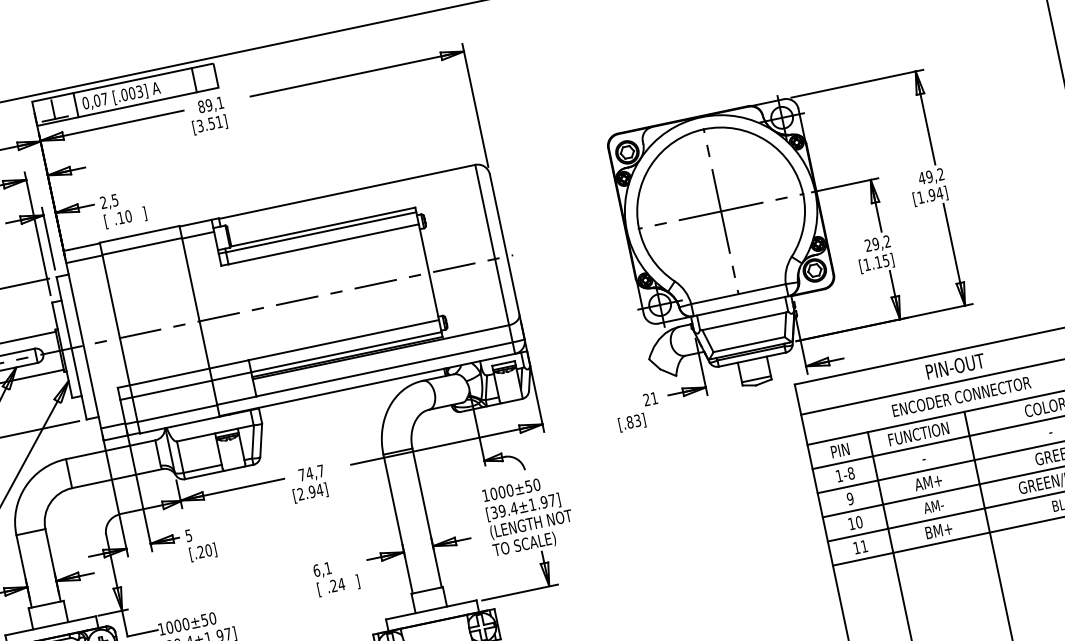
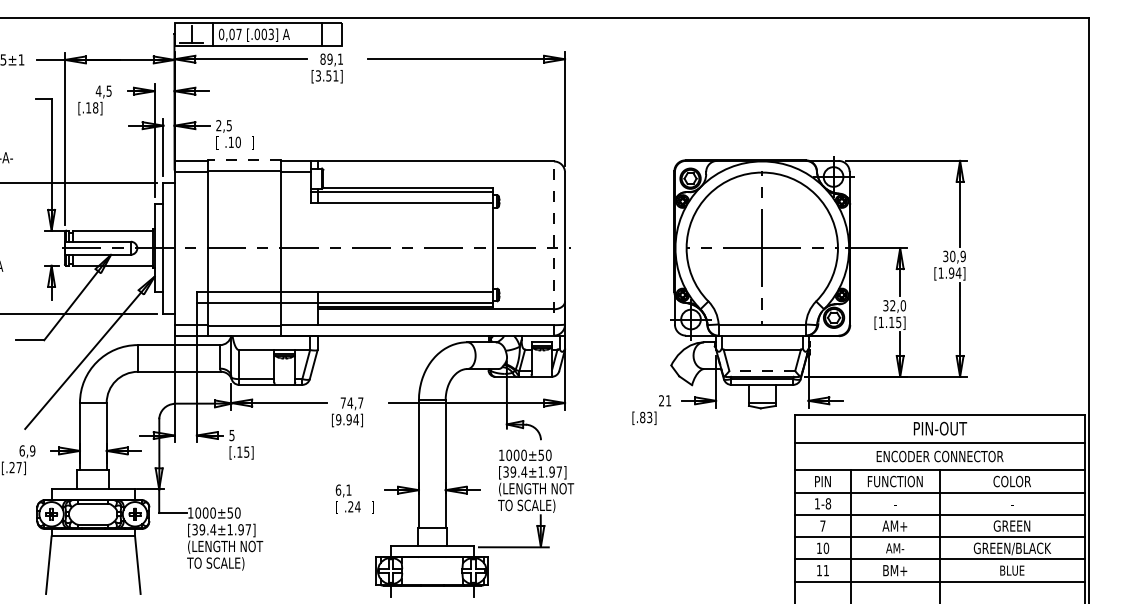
text: (930, 176) -> (953, 256), 49,2 -> 30,9
line: (139, 234) -> (244, 160), solid -> dashed
text: (877, 243) -> (894, 305), 29,2 -> 32,0
line: (494, 259) -> (553, 248), solid -> dashed
line: (749, 345) -> (762, 371), solid -> dashed
text: (300, 494) -> (338, 419), [2.94] -> [9.94]
text: (849, 498) -> (822, 525), 9 -> 7
text: (204, 550) -> (243, 451), [.20] -> [.15]

